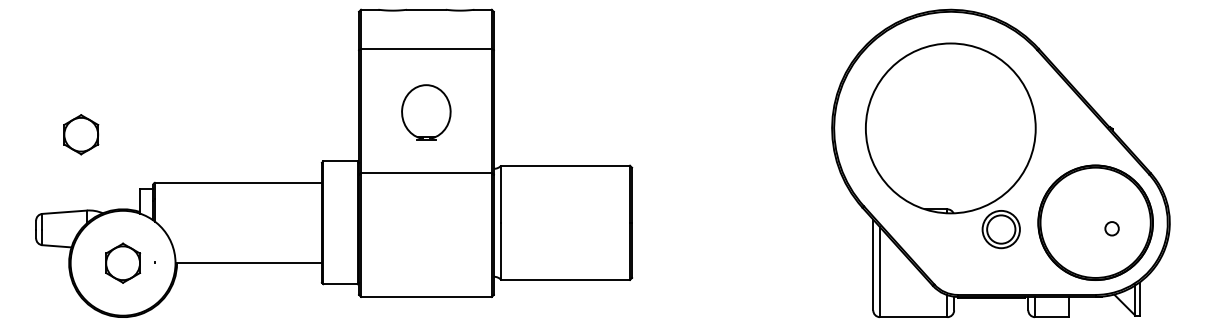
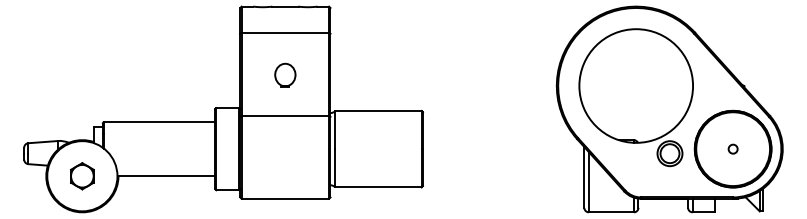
part: (426, 111) -> (285, 74), size x0.62
part: (81, 135) -> (54, 90), removed
circle: (1111, 227) -> (732, 148), moved

